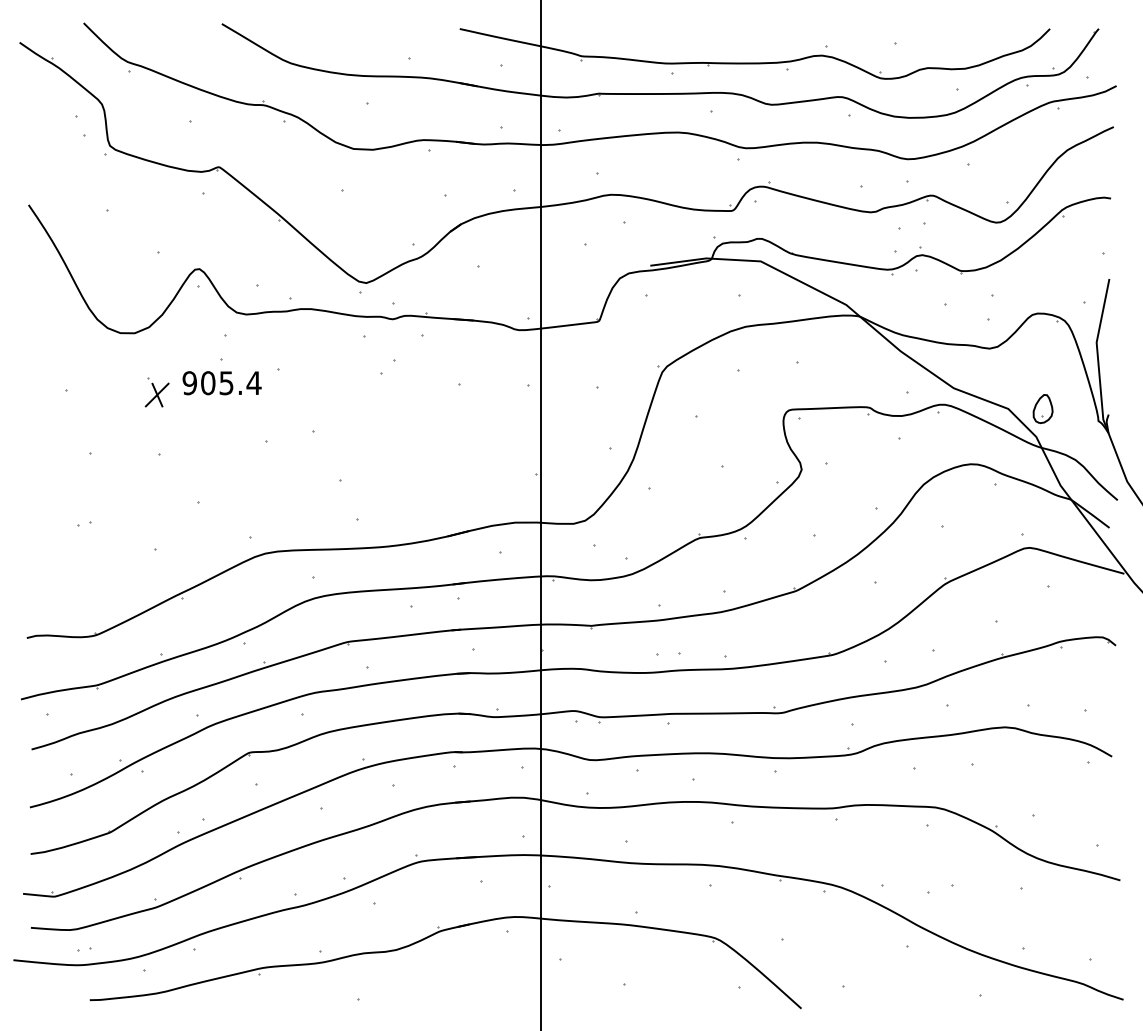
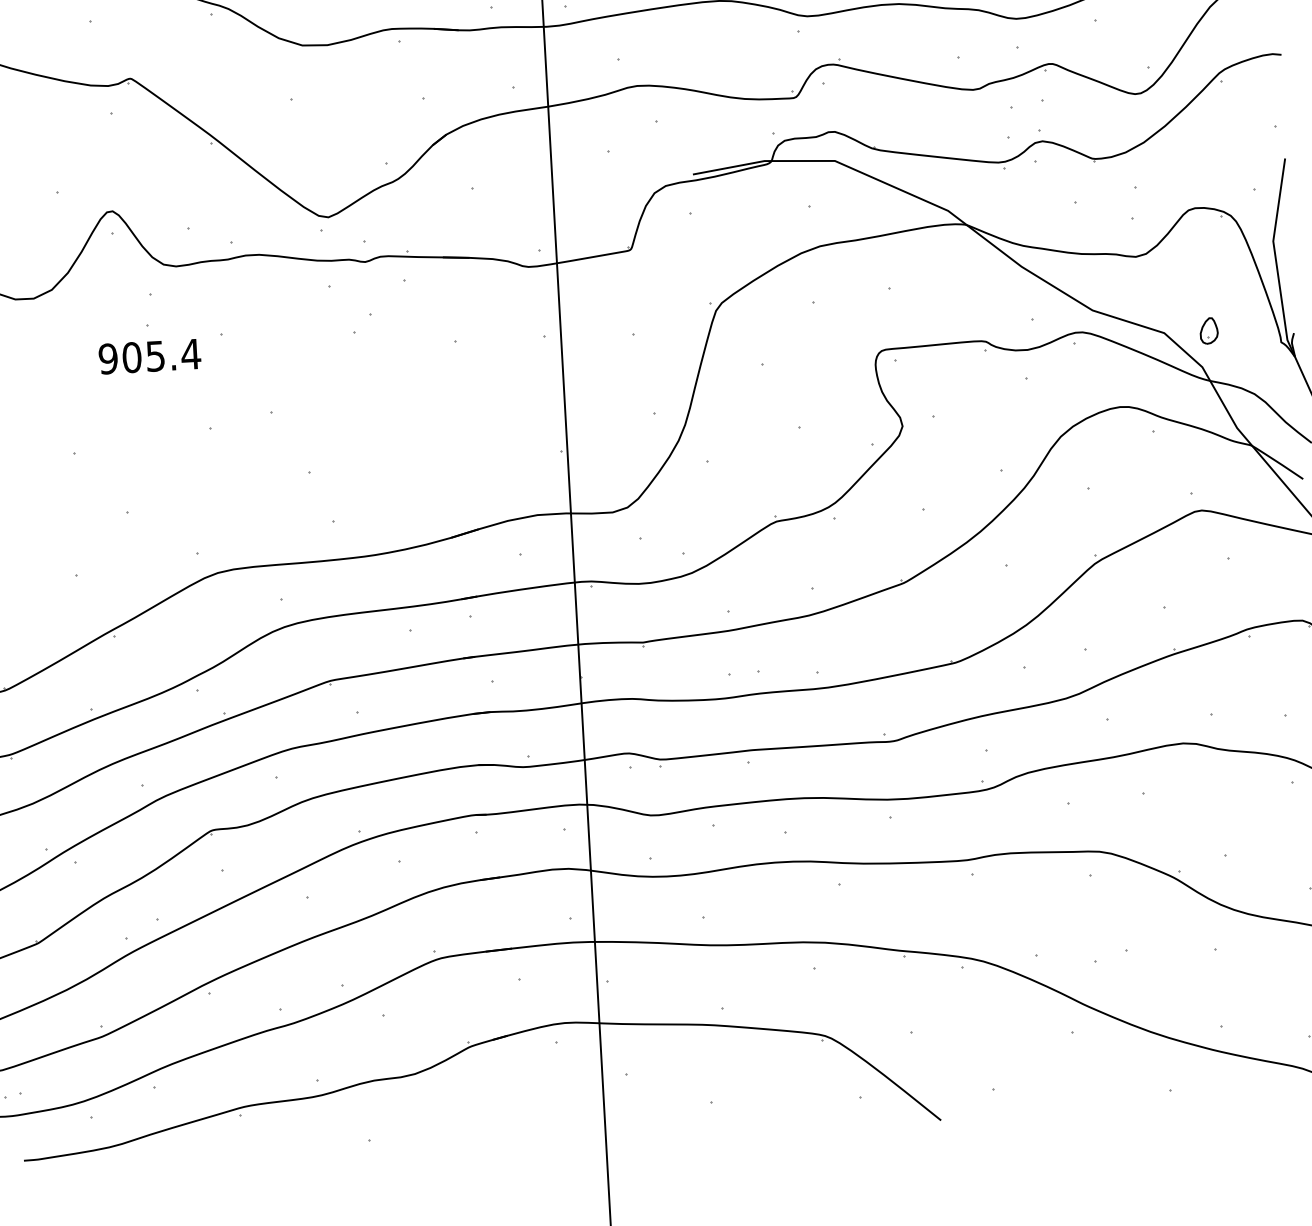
part: (156, 392) -> (66, 373), removed
part: (1042, 409) -> (1208, 331), size x0.7

